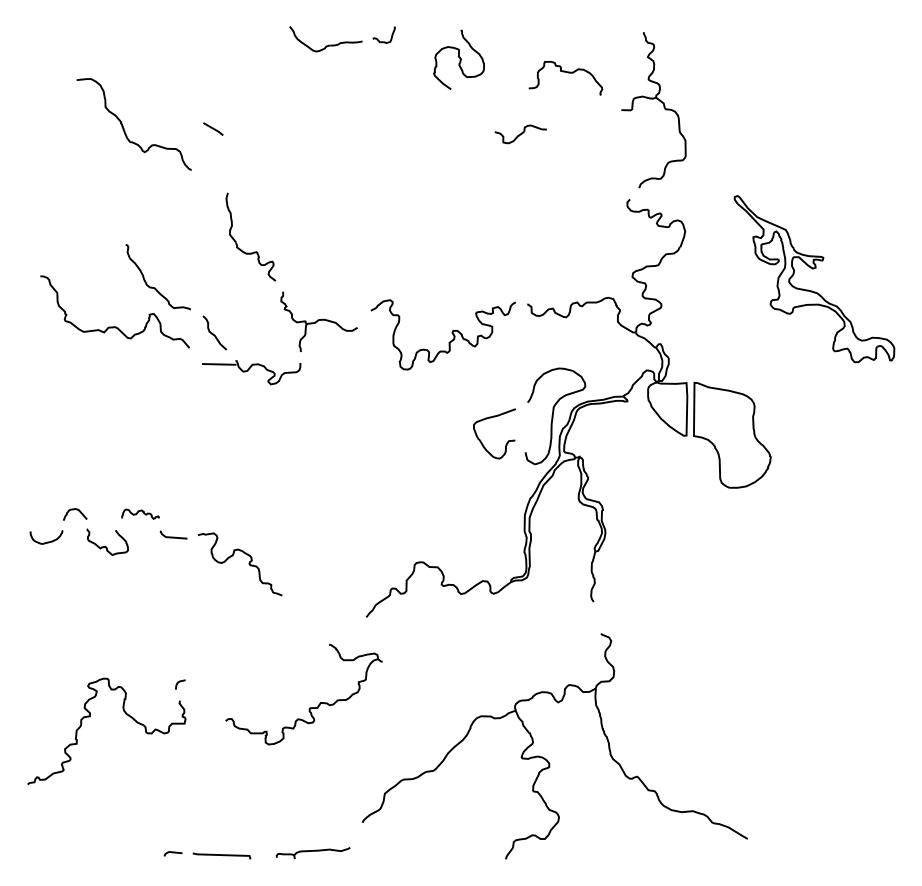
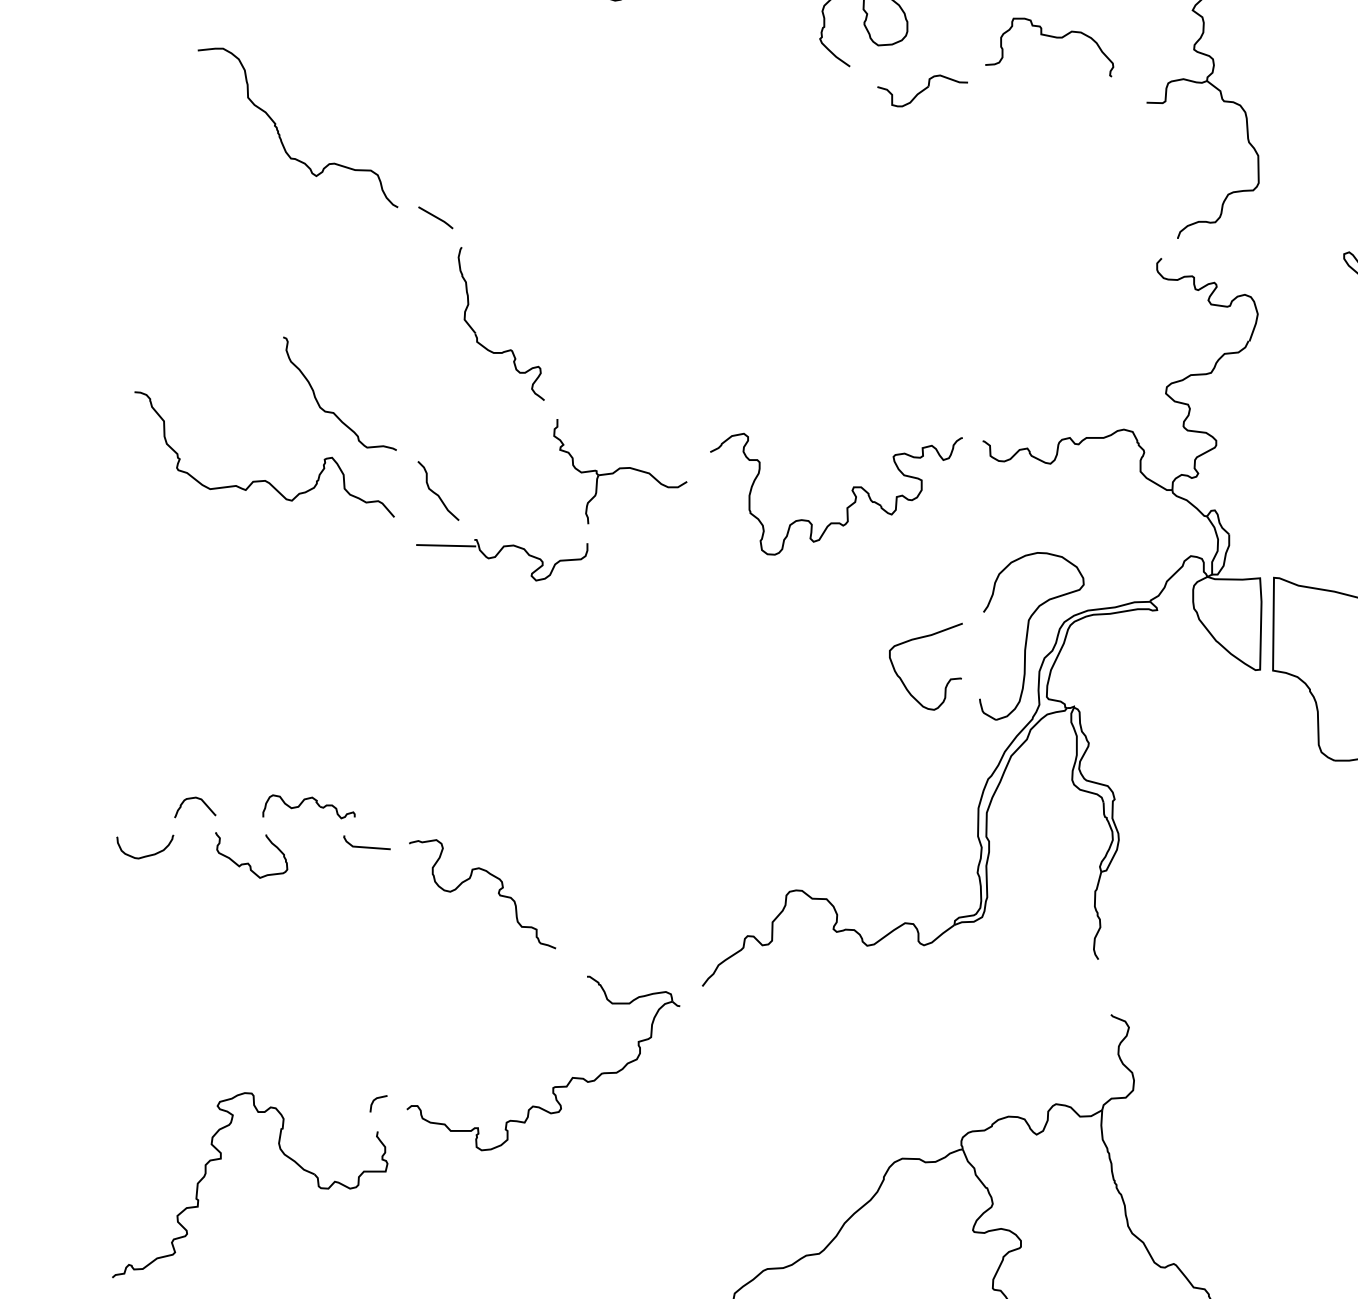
line: (213, 128) -> (436, 216), moved
part: (520, 134) -> (922, 91), moved
part: (140, 513) -> (308, 805), size x1.43
part: (309, 707) -> (552, 1085), moved

